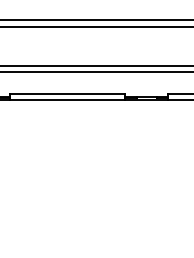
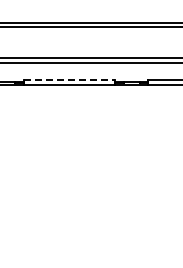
line: (67, 94) -> (69, 80), solid -> dashed

